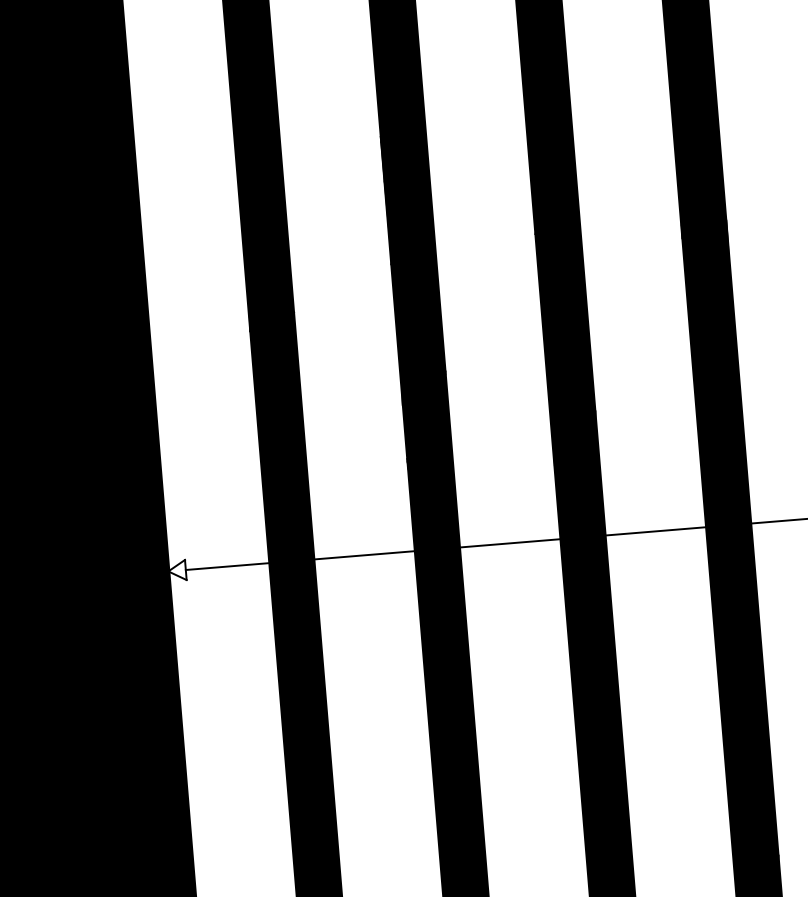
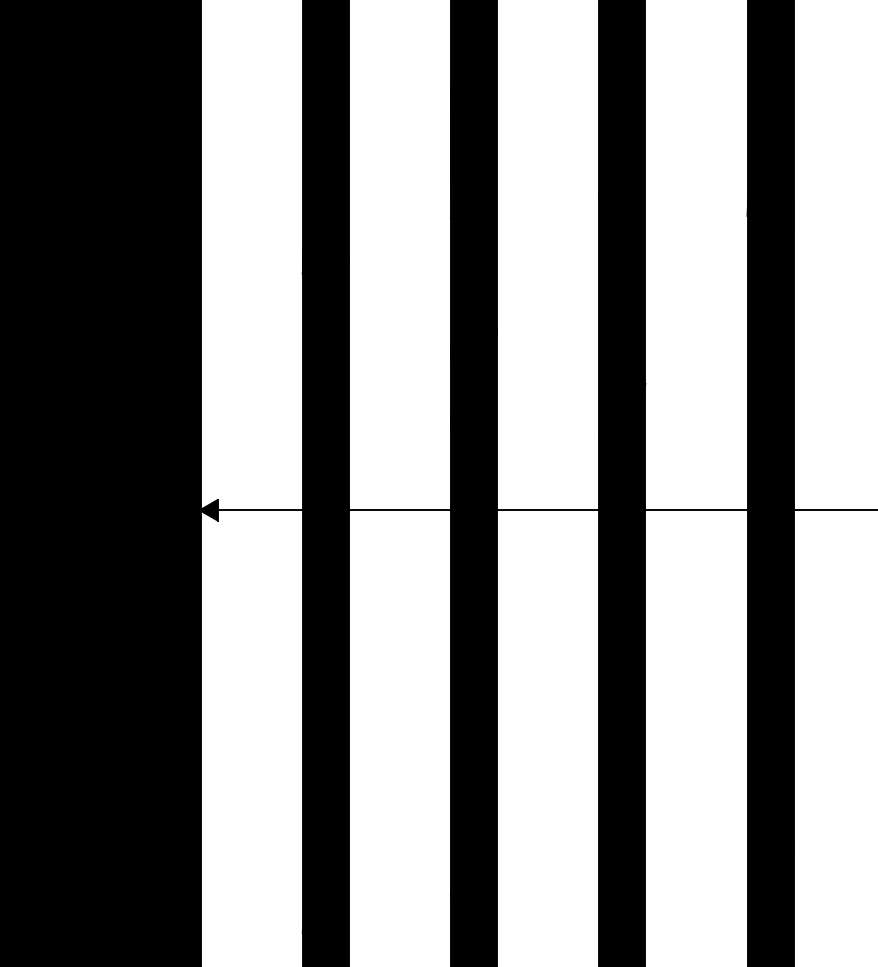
fill: (176, 570) -> (208, 510), added

